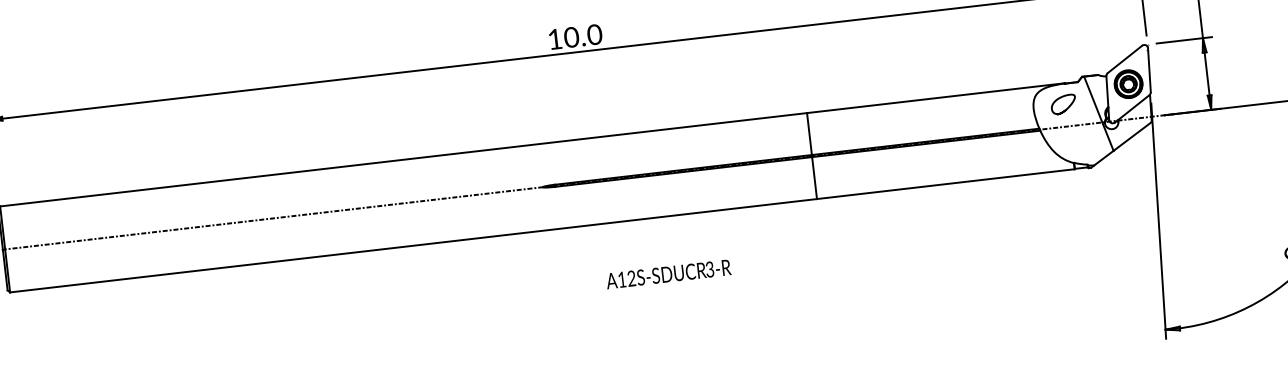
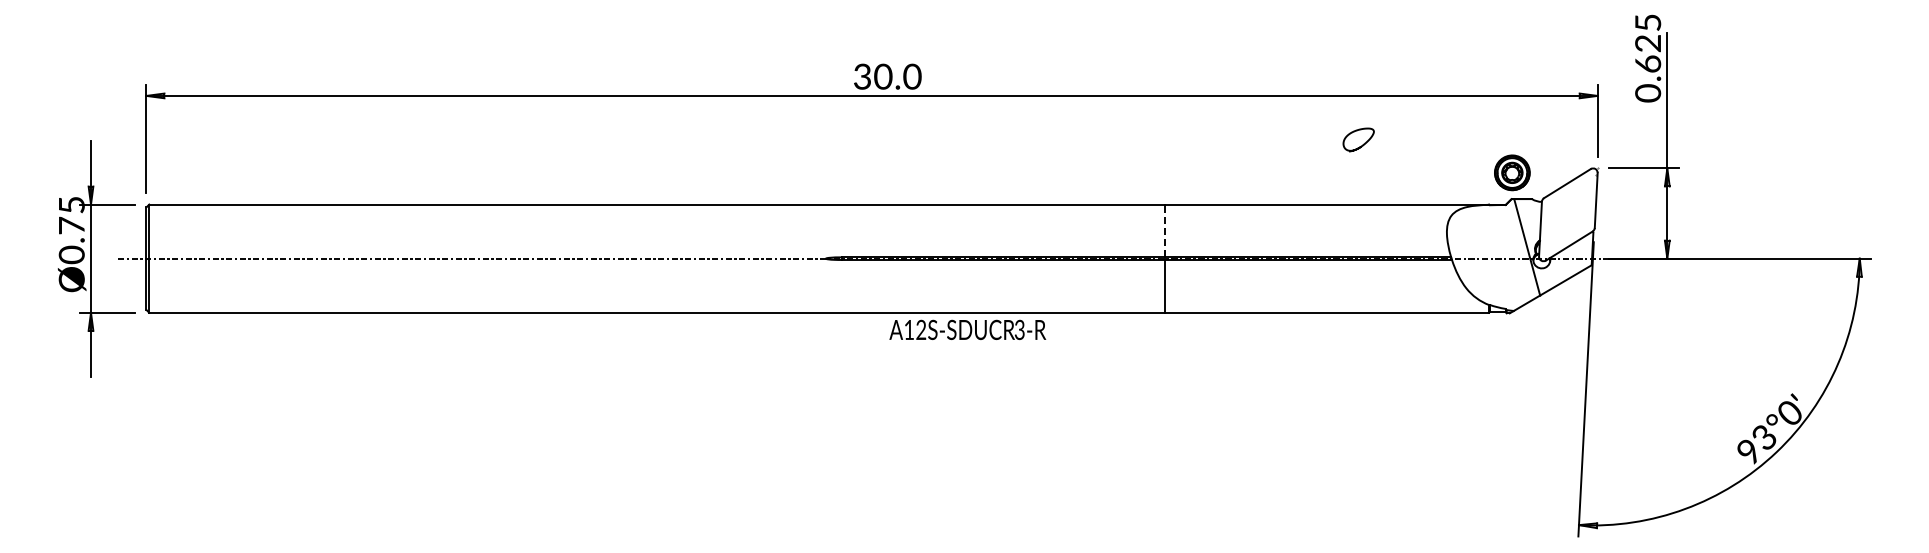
text: (555, 39) -> (862, 76), 10.0 -> 30.0
part: (1128, 83) -> (1512, 172), moved
curve: (1067, 107) -> (1363, 143), moved
line: (809, 133) -> (1164, 230), solid -> dashed
text: (668, 273) -> (967, 329), moved

